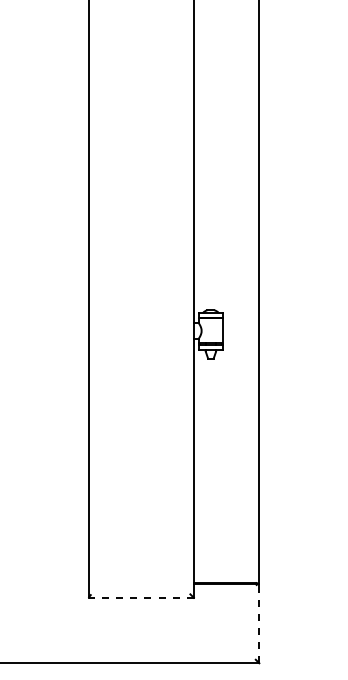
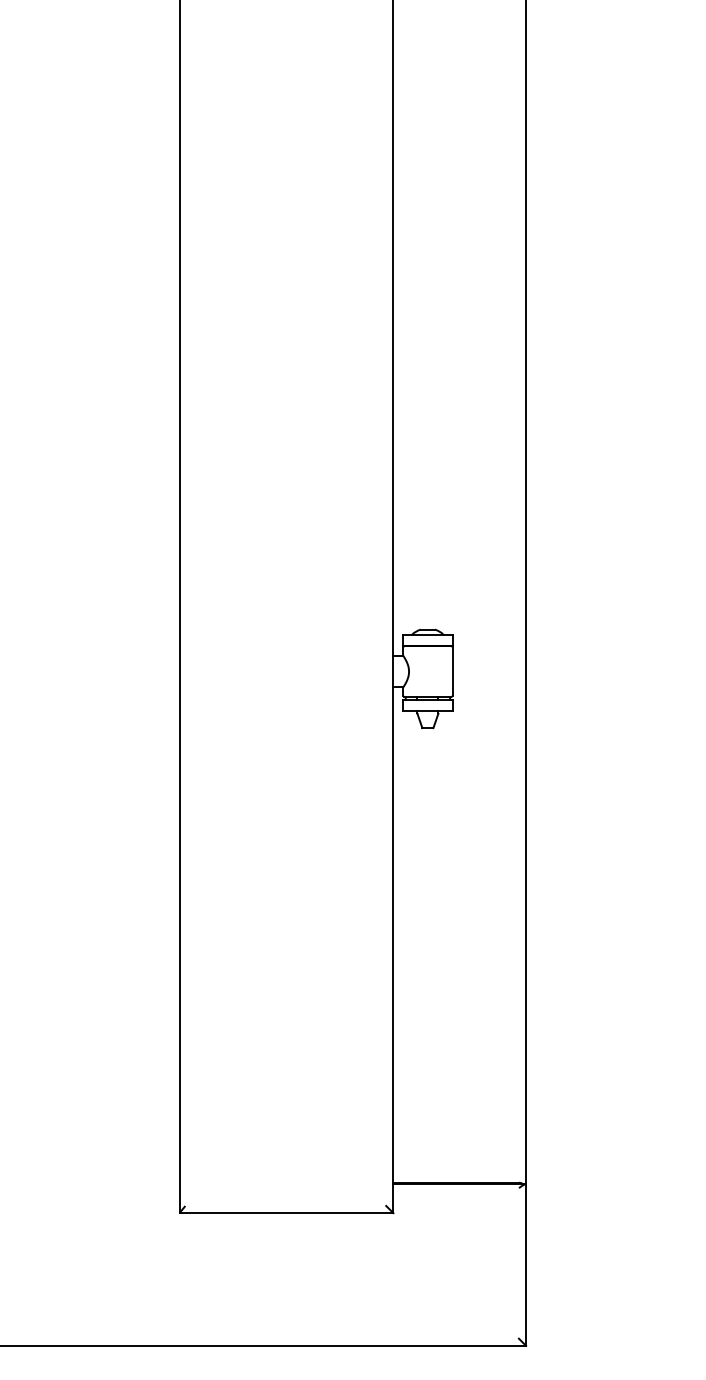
line: (141, 597) -> (287, 1212), dashed -> solid
line: (259, 623) -> (526, 1265), dashed -> solid

